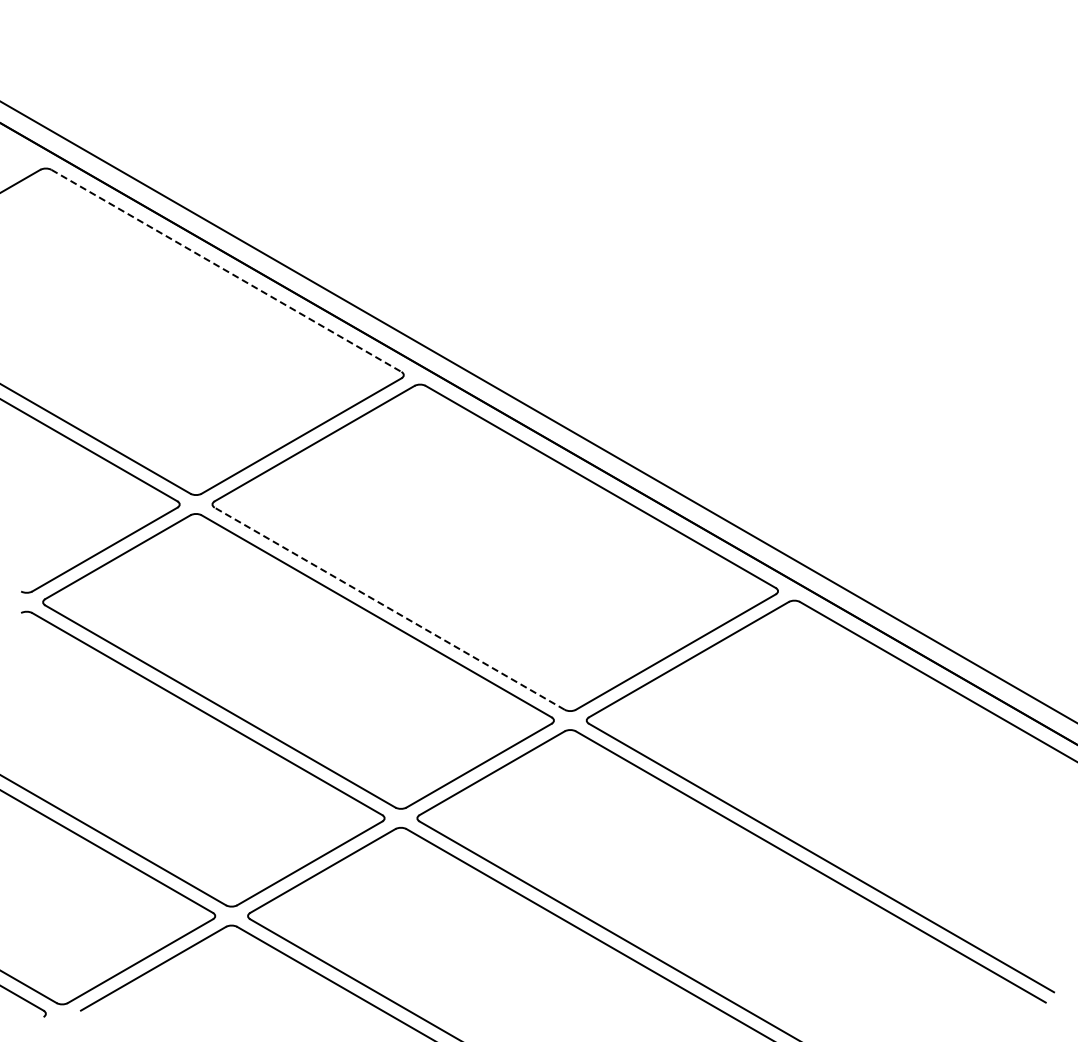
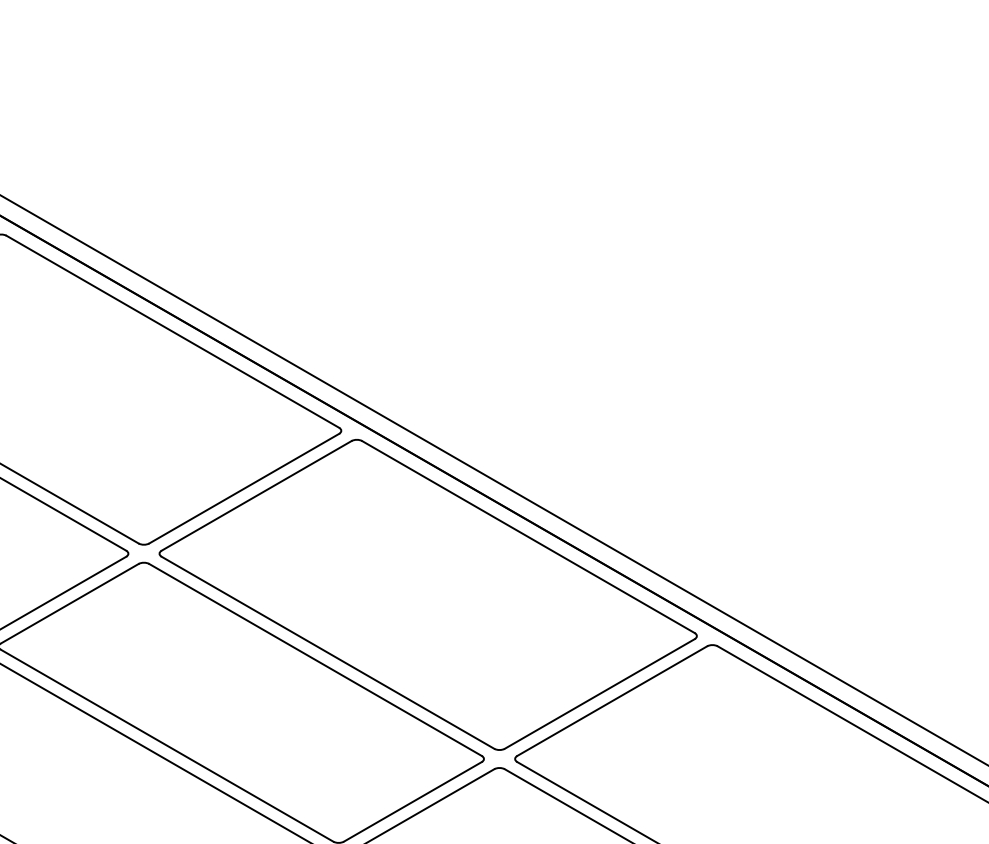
line: (226, 271) -> (172, 332), dashed -> solid
line: (389, 608) -> (327, 652), dashed -> solid

